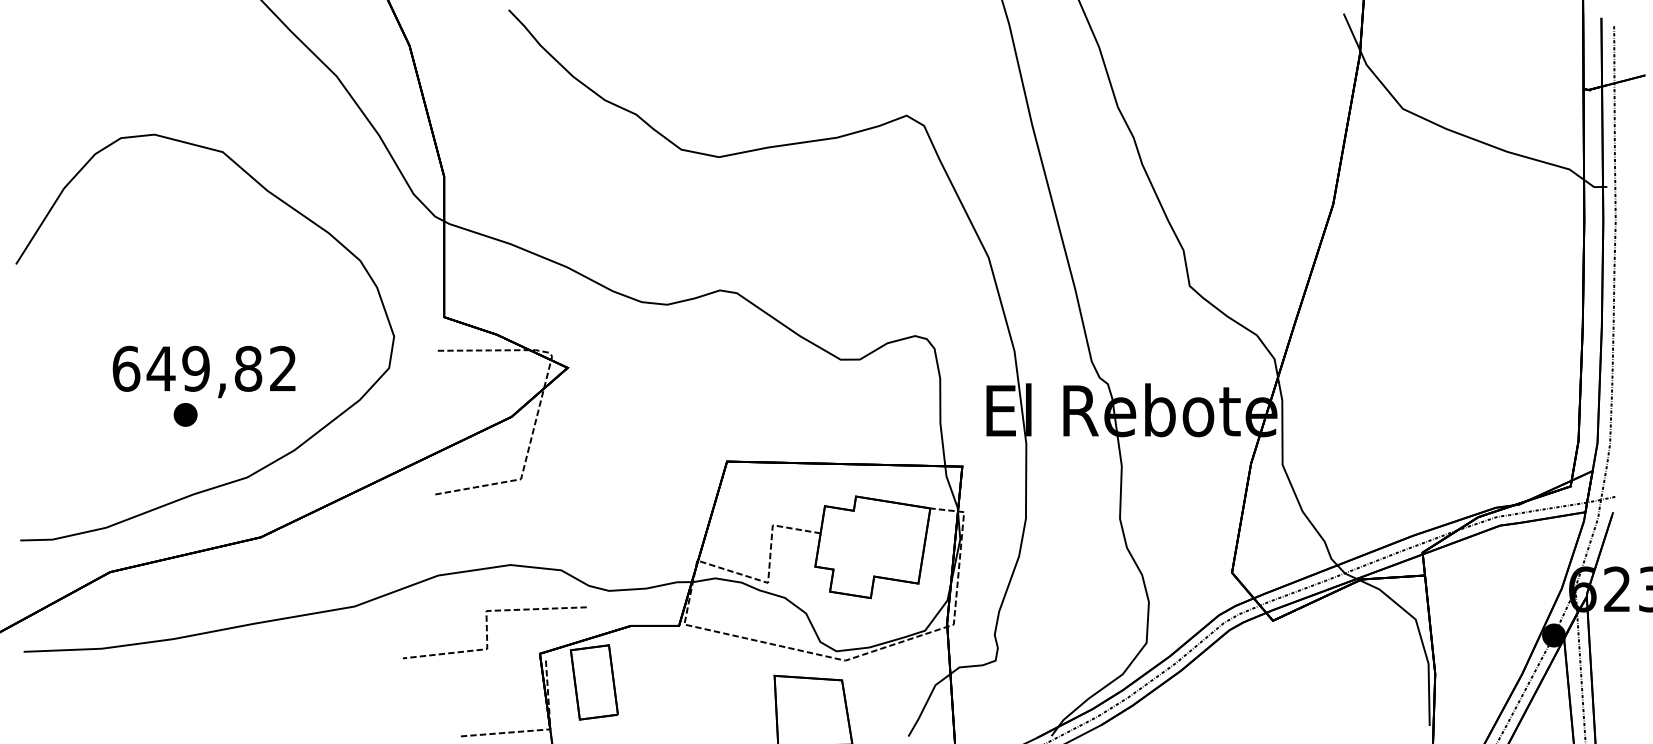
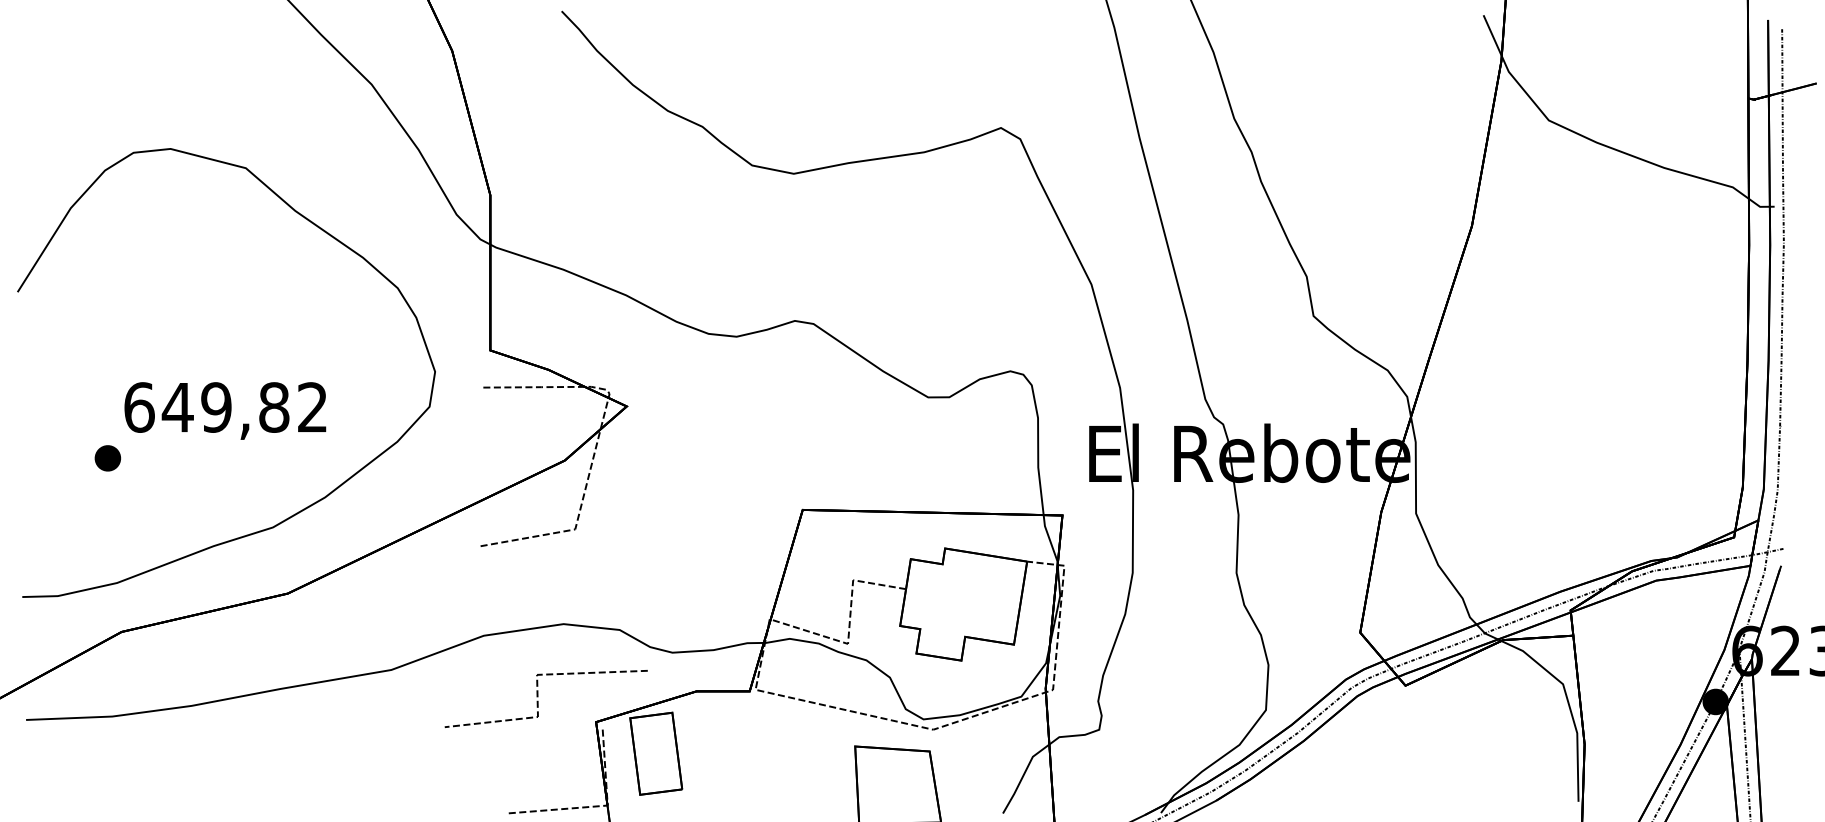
part: (185, 415) -> (107, 458), moved

